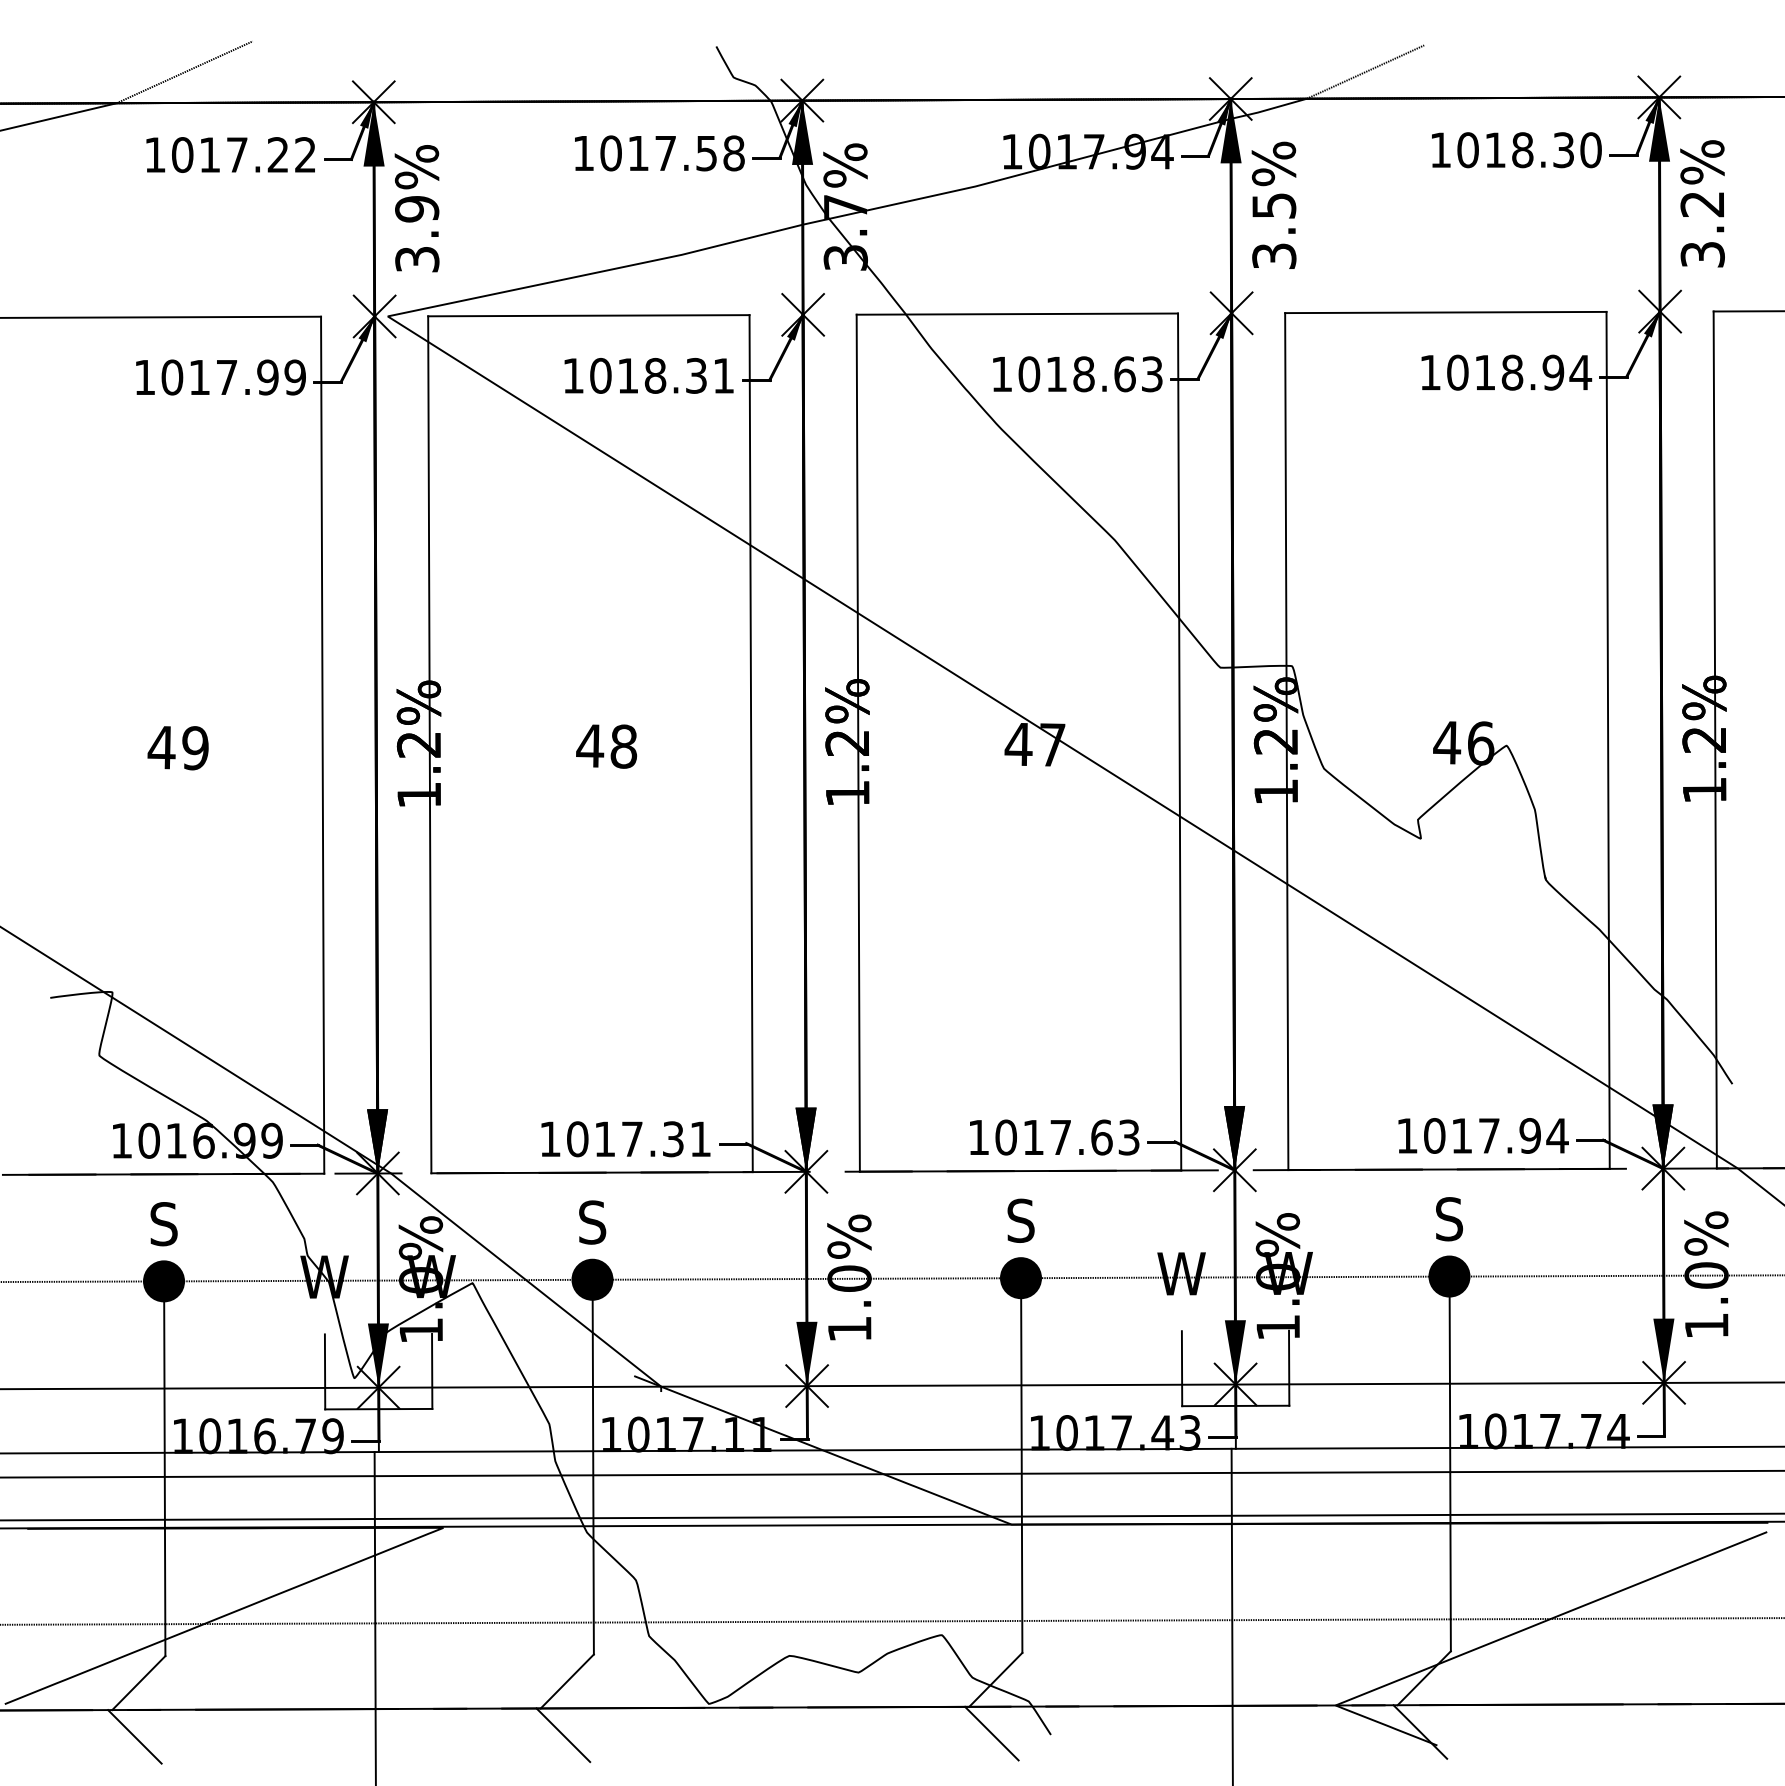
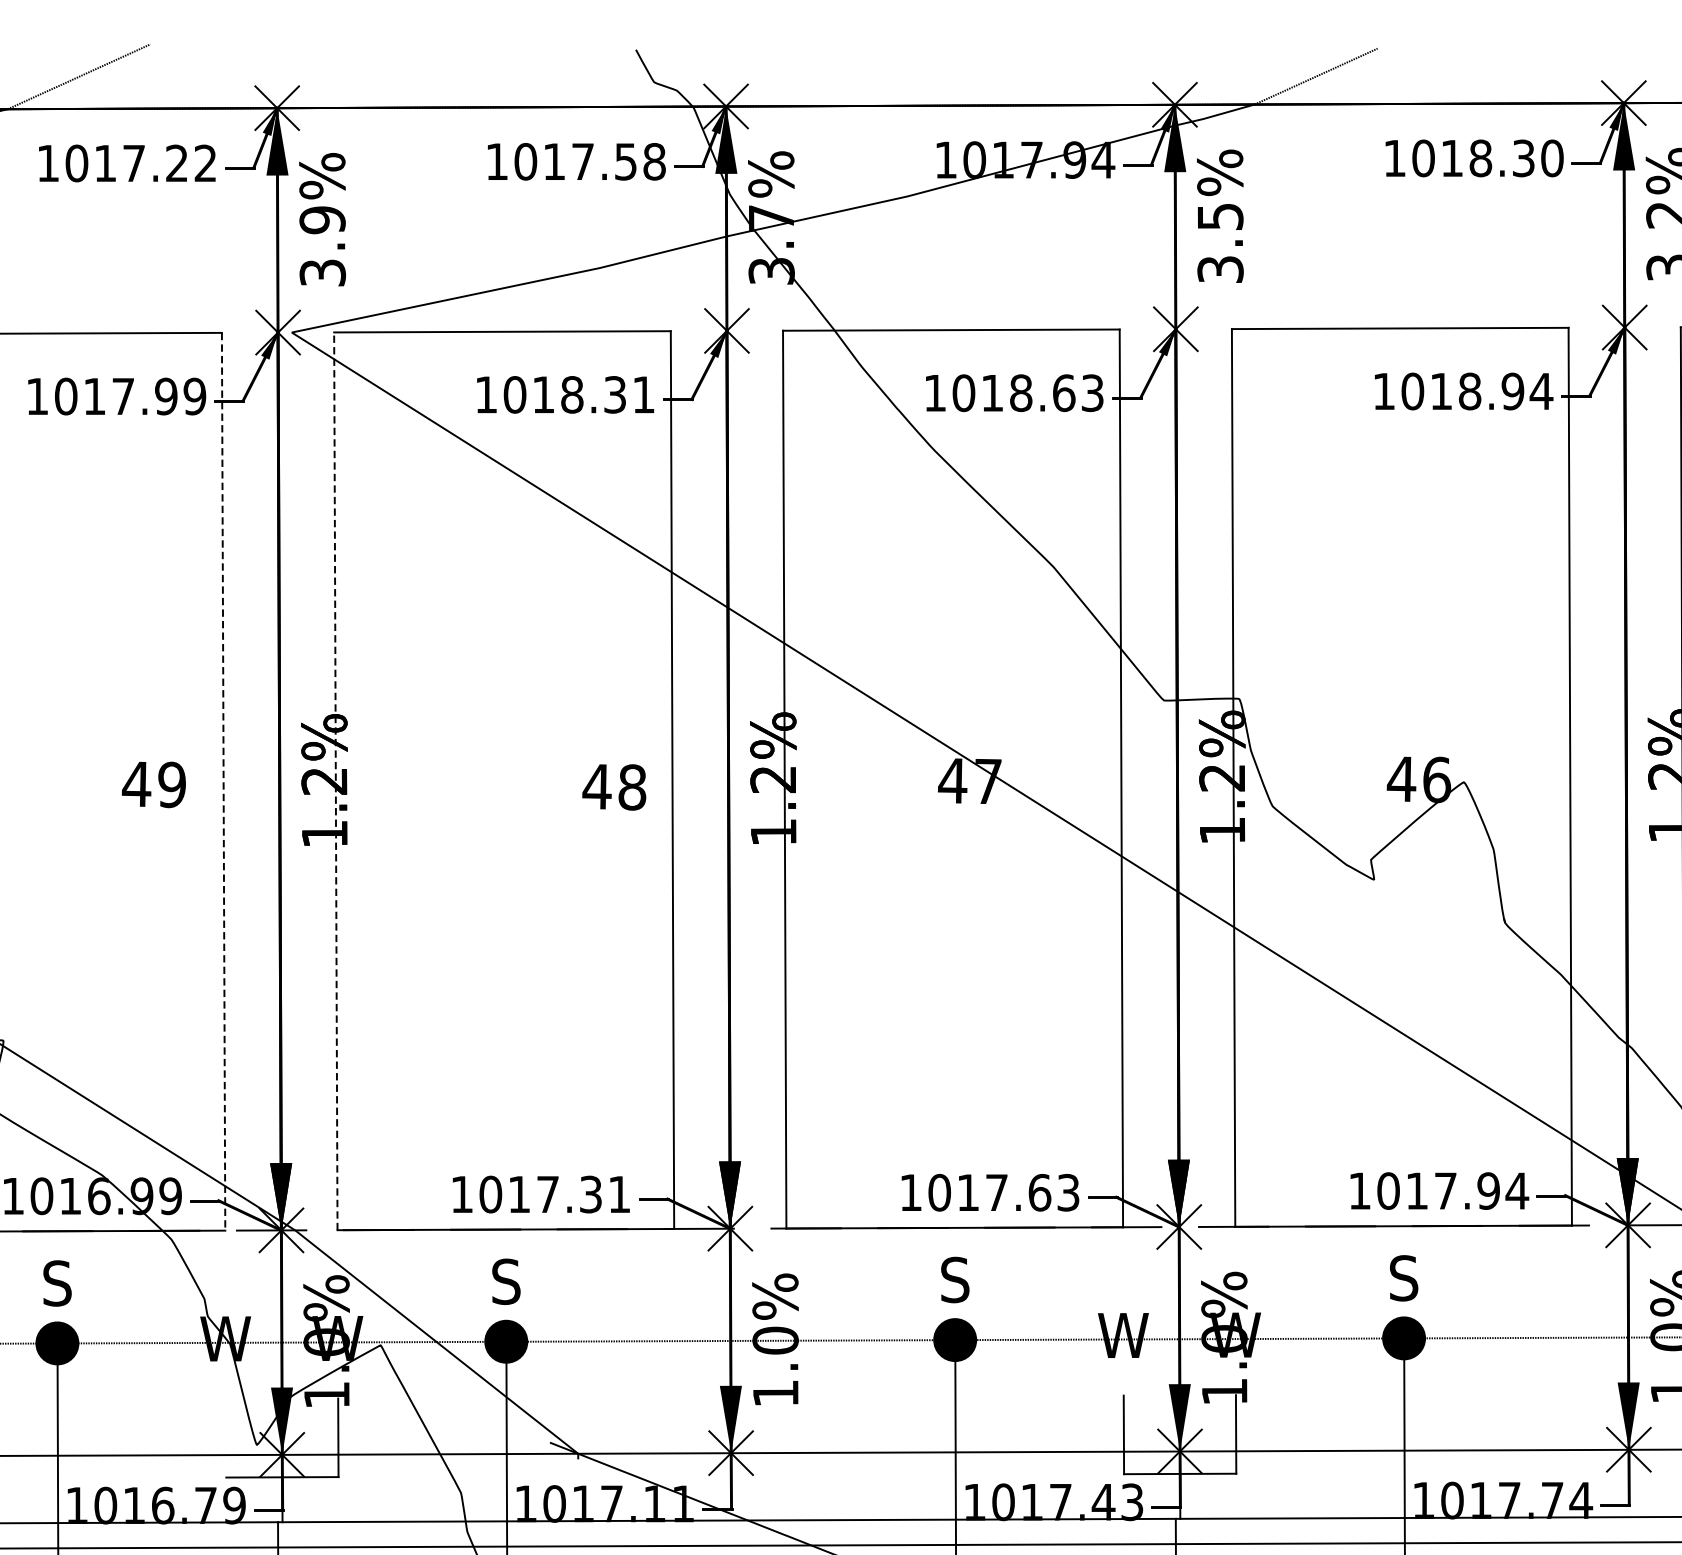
line: (429, 744) -> (335, 781), solid -> dashed
line: (322, 745) -> (223, 782), solid -> dashed
text: (606, 746) -> (614, 787), moved
text: (177, 748) -> (153, 785), moved
line: (324, 1371) -> (225, 1437), removed

